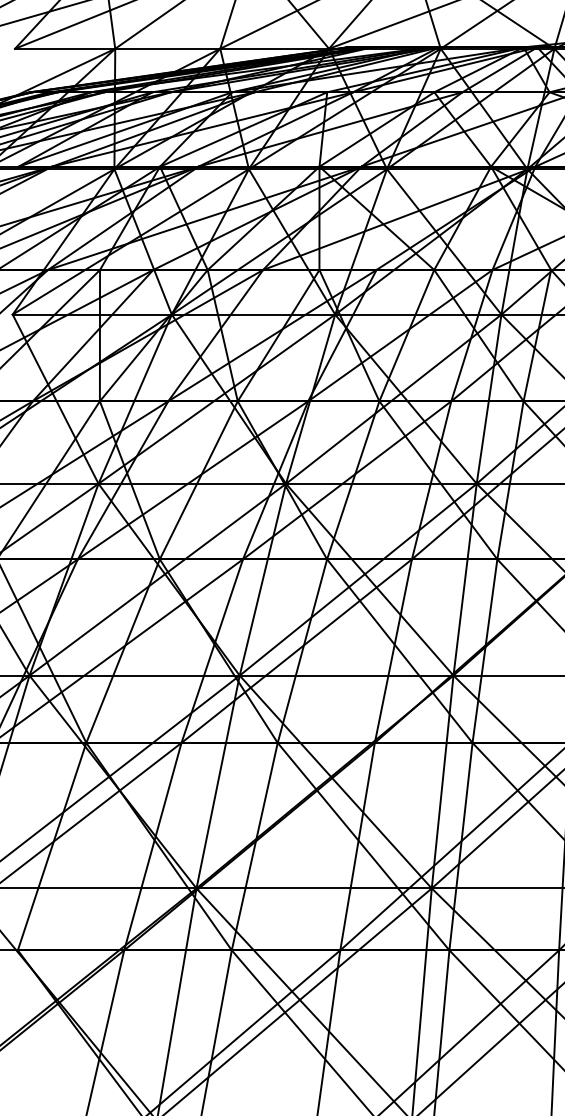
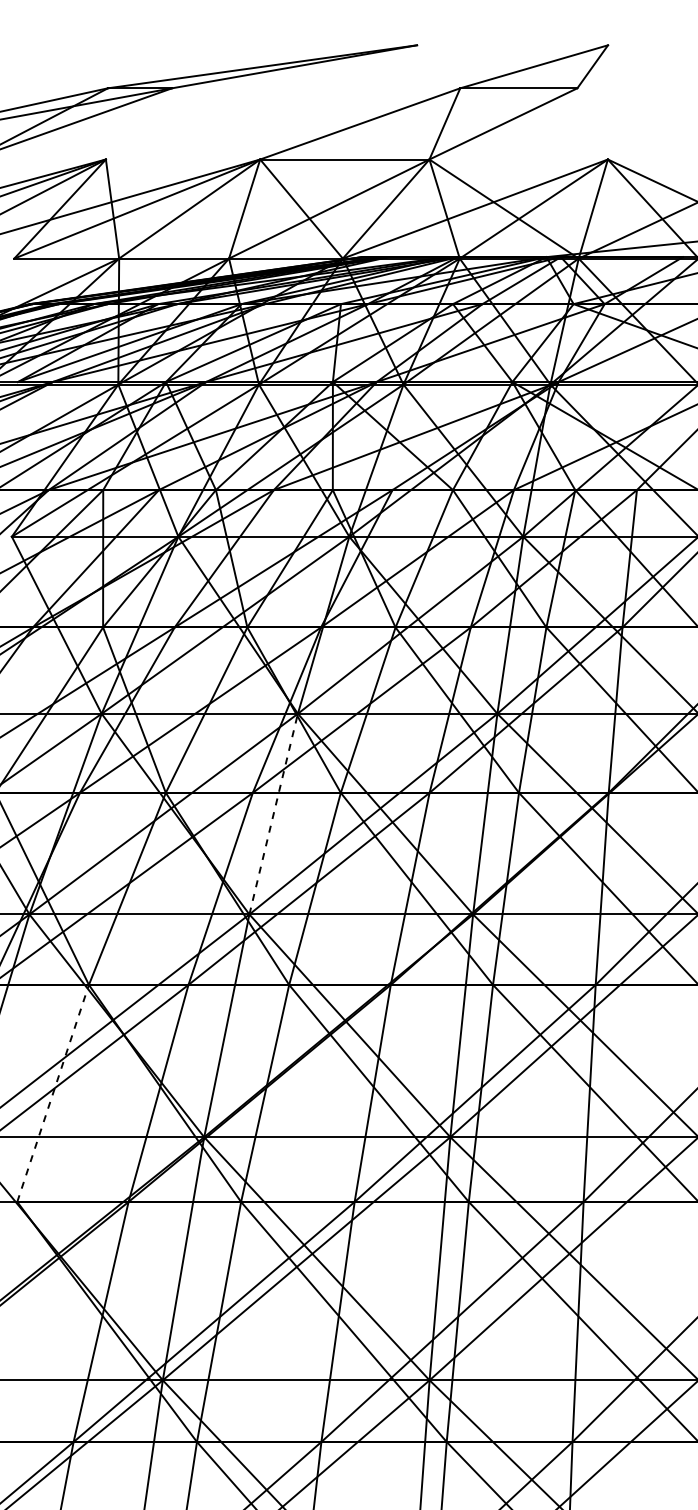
line: (262, 579) -> (273, 813), solid -> dashed
line: (52, 845) -> (53, 1092), solid -> dashed

